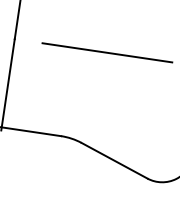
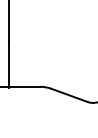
line: (107, 52) -> (57, 40), removed

